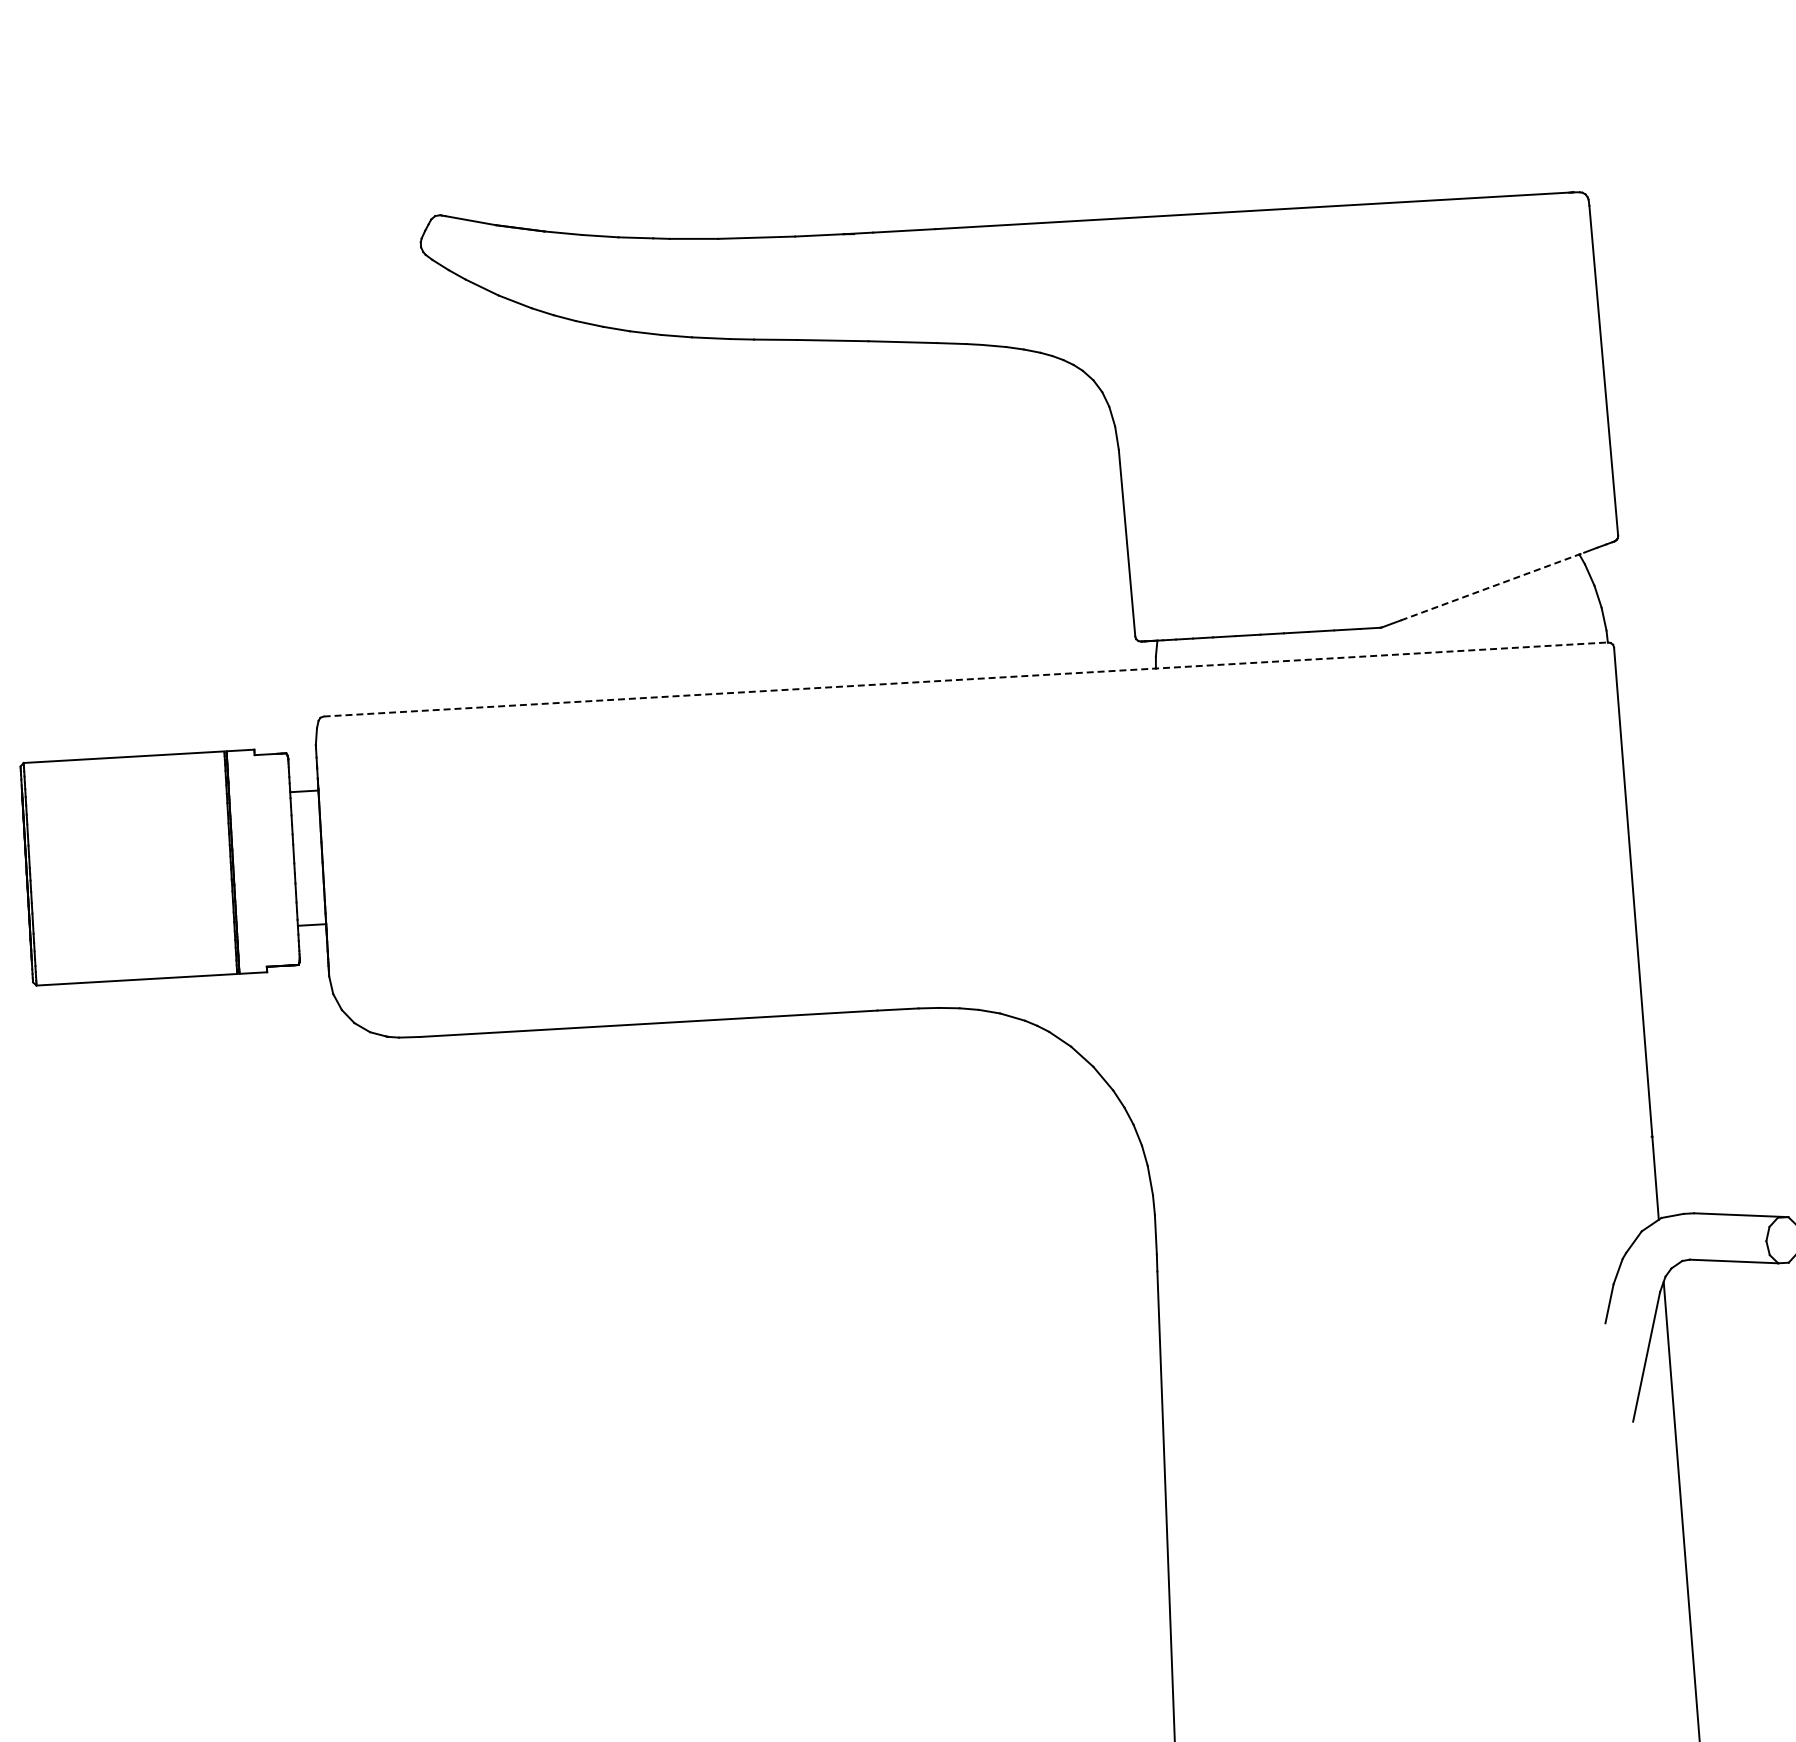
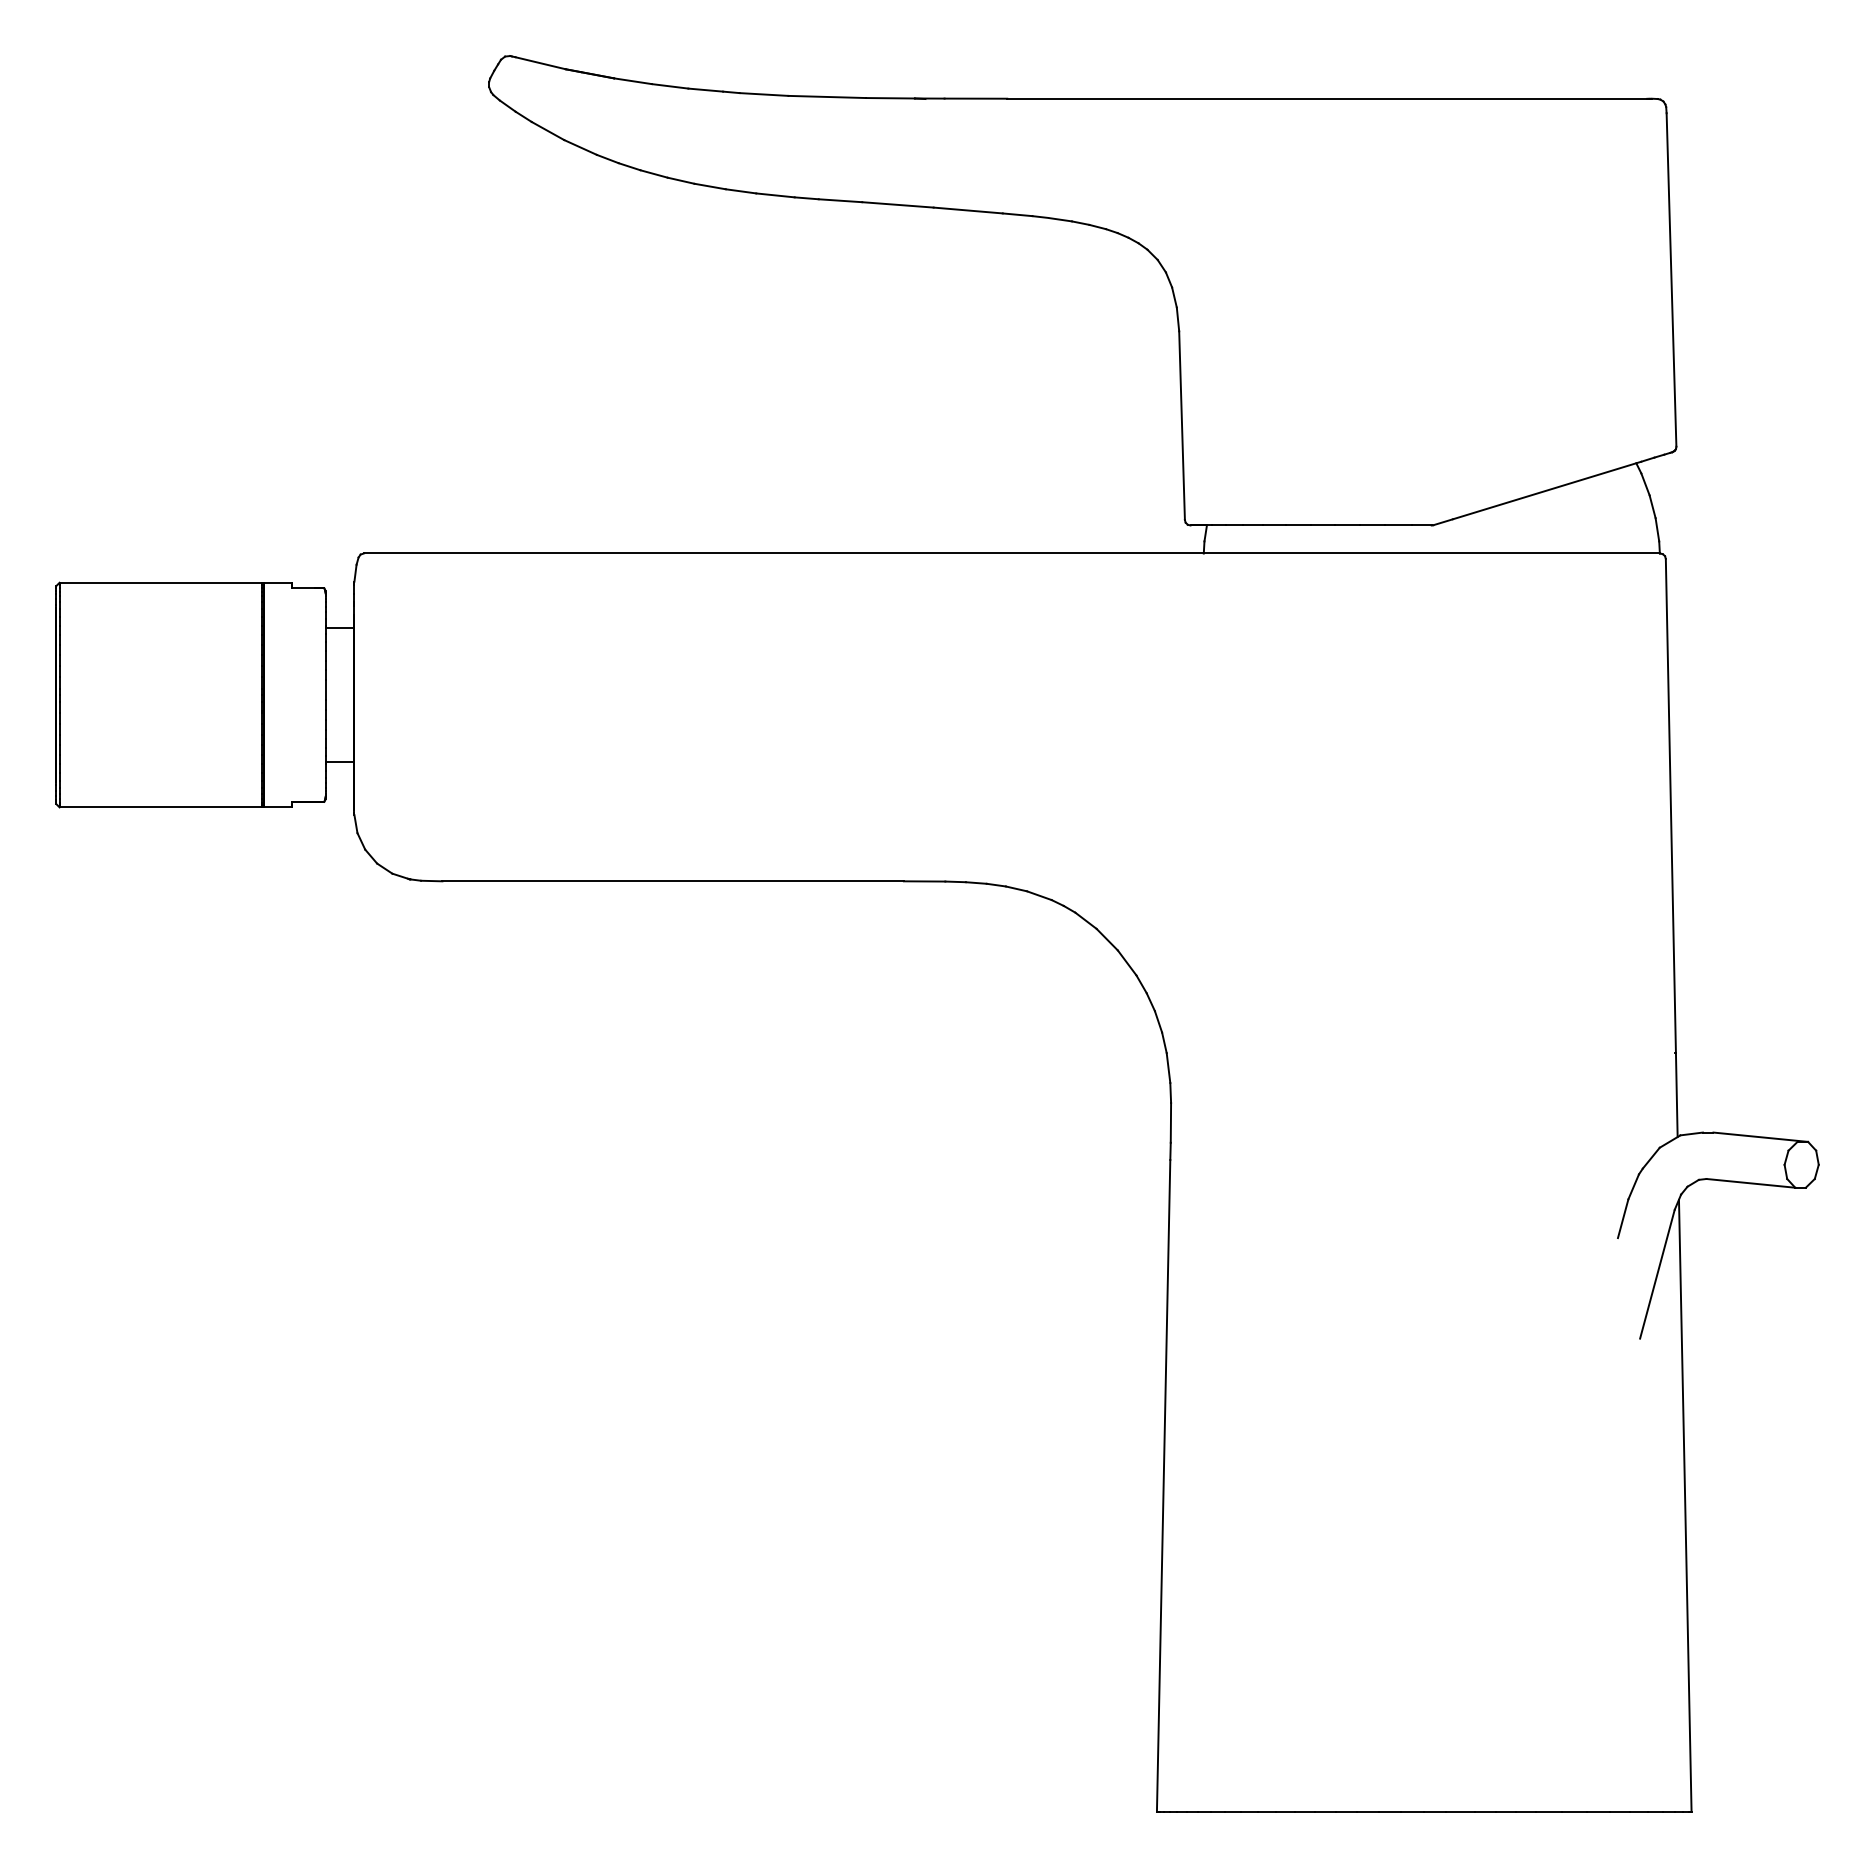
line: (1492, 586) -> (1547, 490), dashed -> solid
line: (966, 679) -> (1012, 553), dashed -> solid

